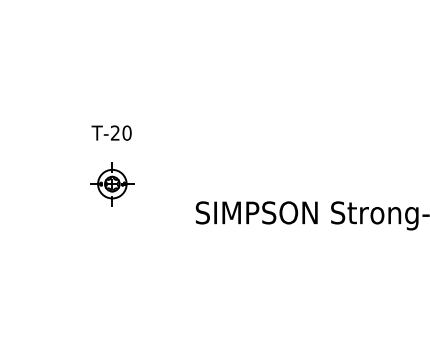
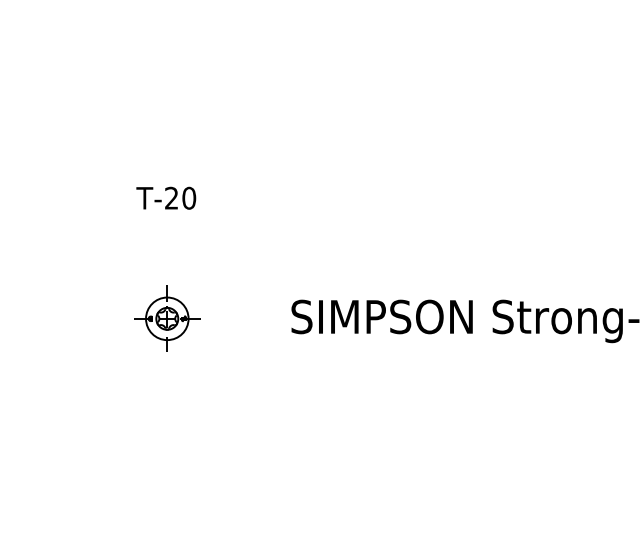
part: (112, 184) -> (167, 319), moved

